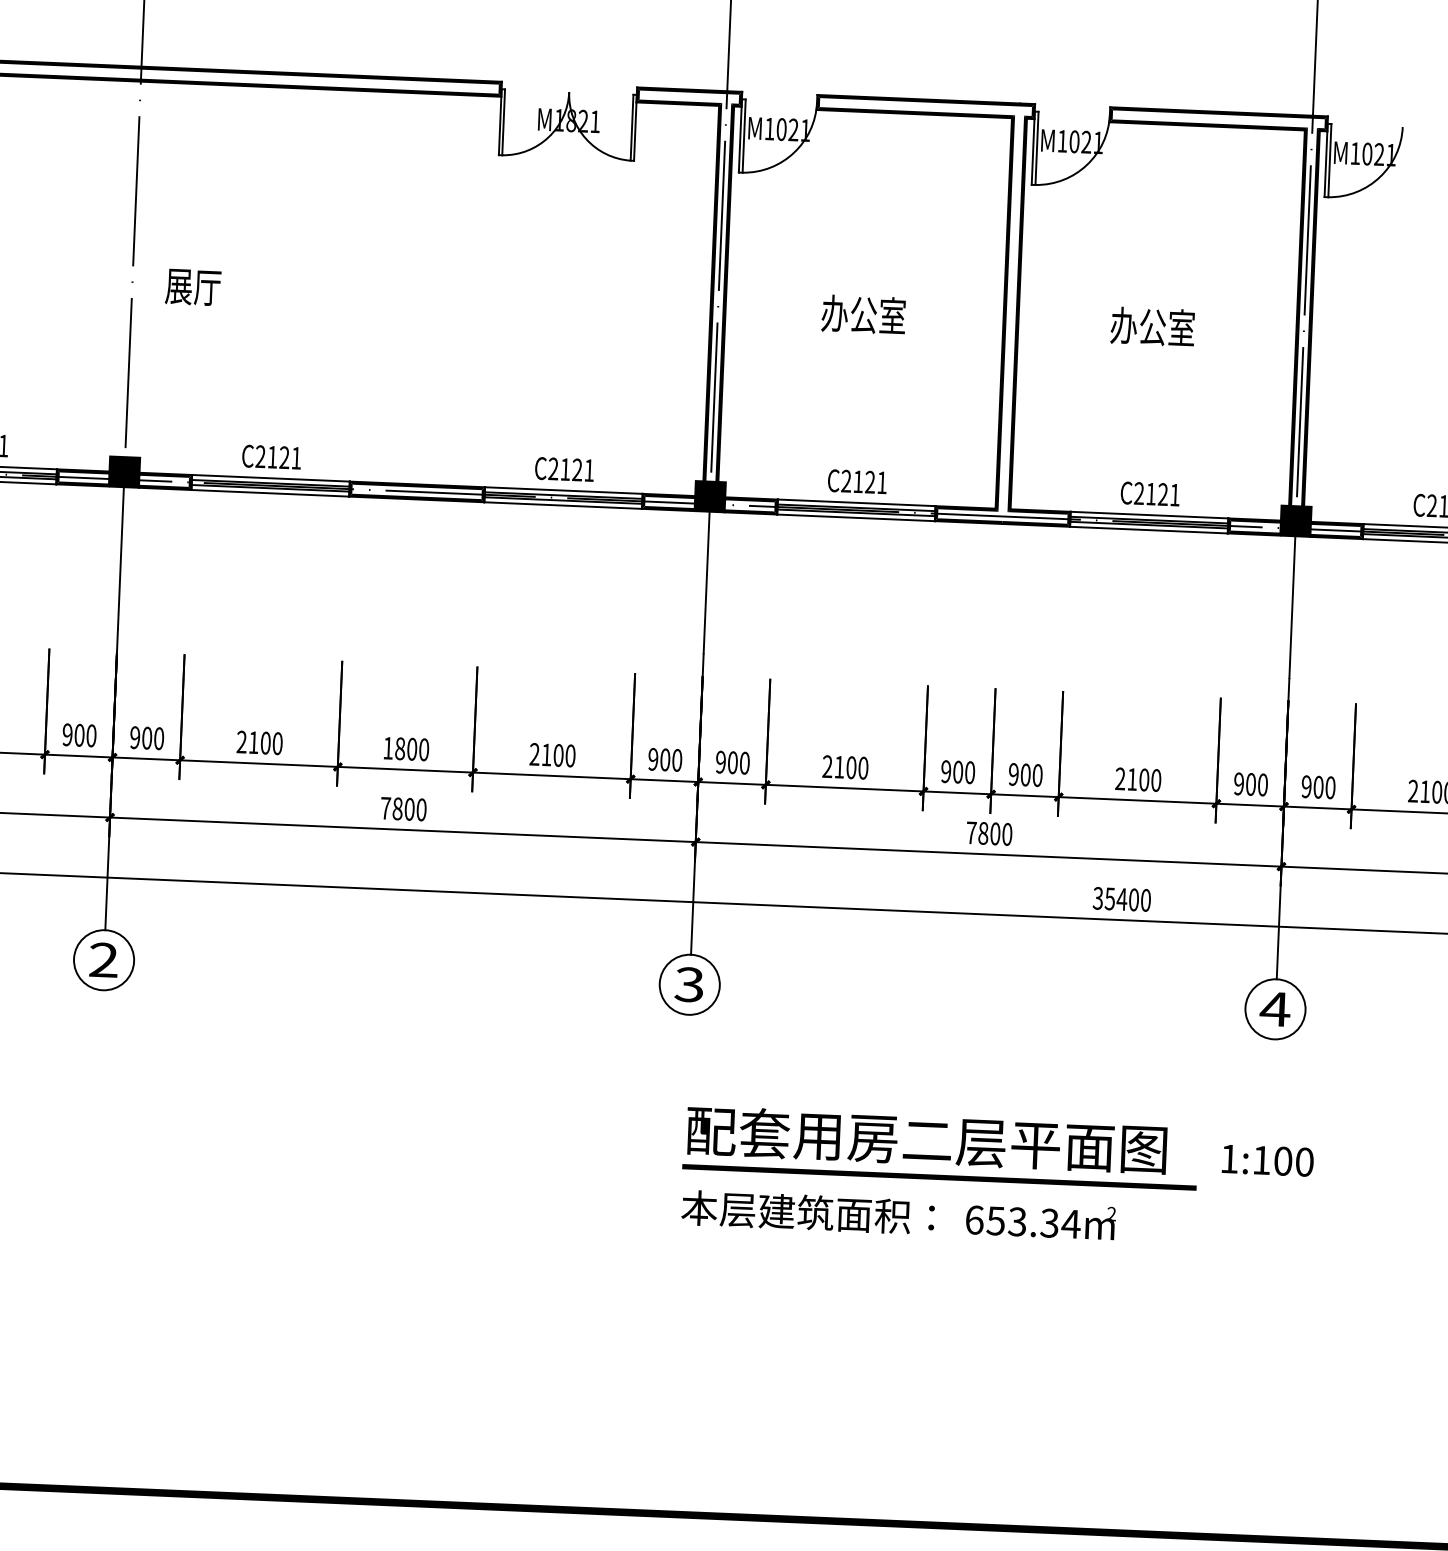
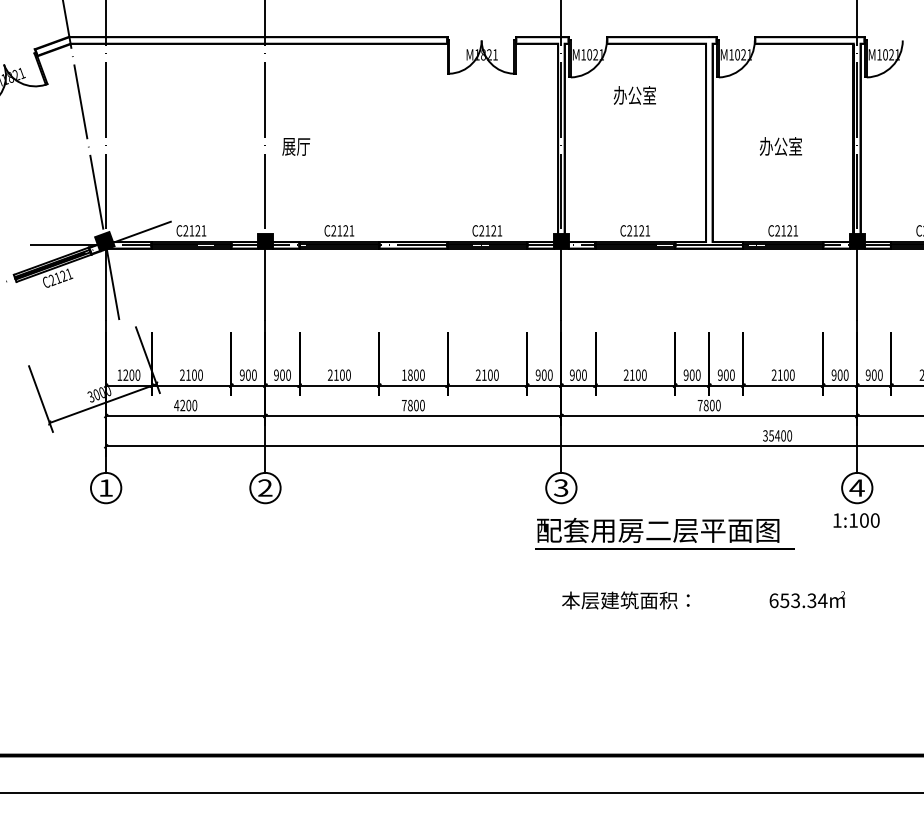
text: (862, 314) -> (634, 95), moved
text: (939, 1146) -> (664, 533), moved
text: (1267, 1160) -> (856, 520), moved
text: (1041, 1220) -> (807, 599), moved

